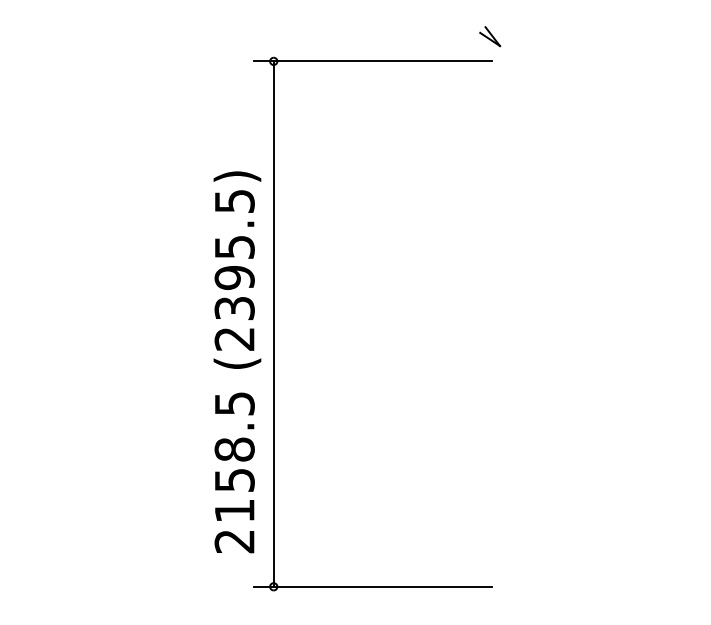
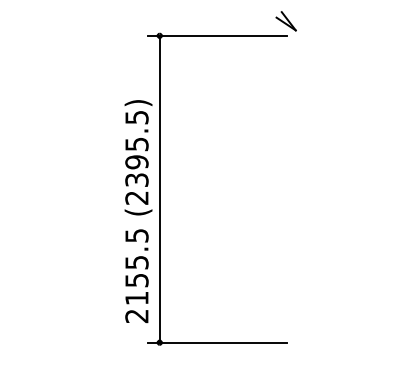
part: (489, 36) -> (285, 21), size x1.67
text: (233, 449) -> (136, 262), 2158.5 -> 2155.5

